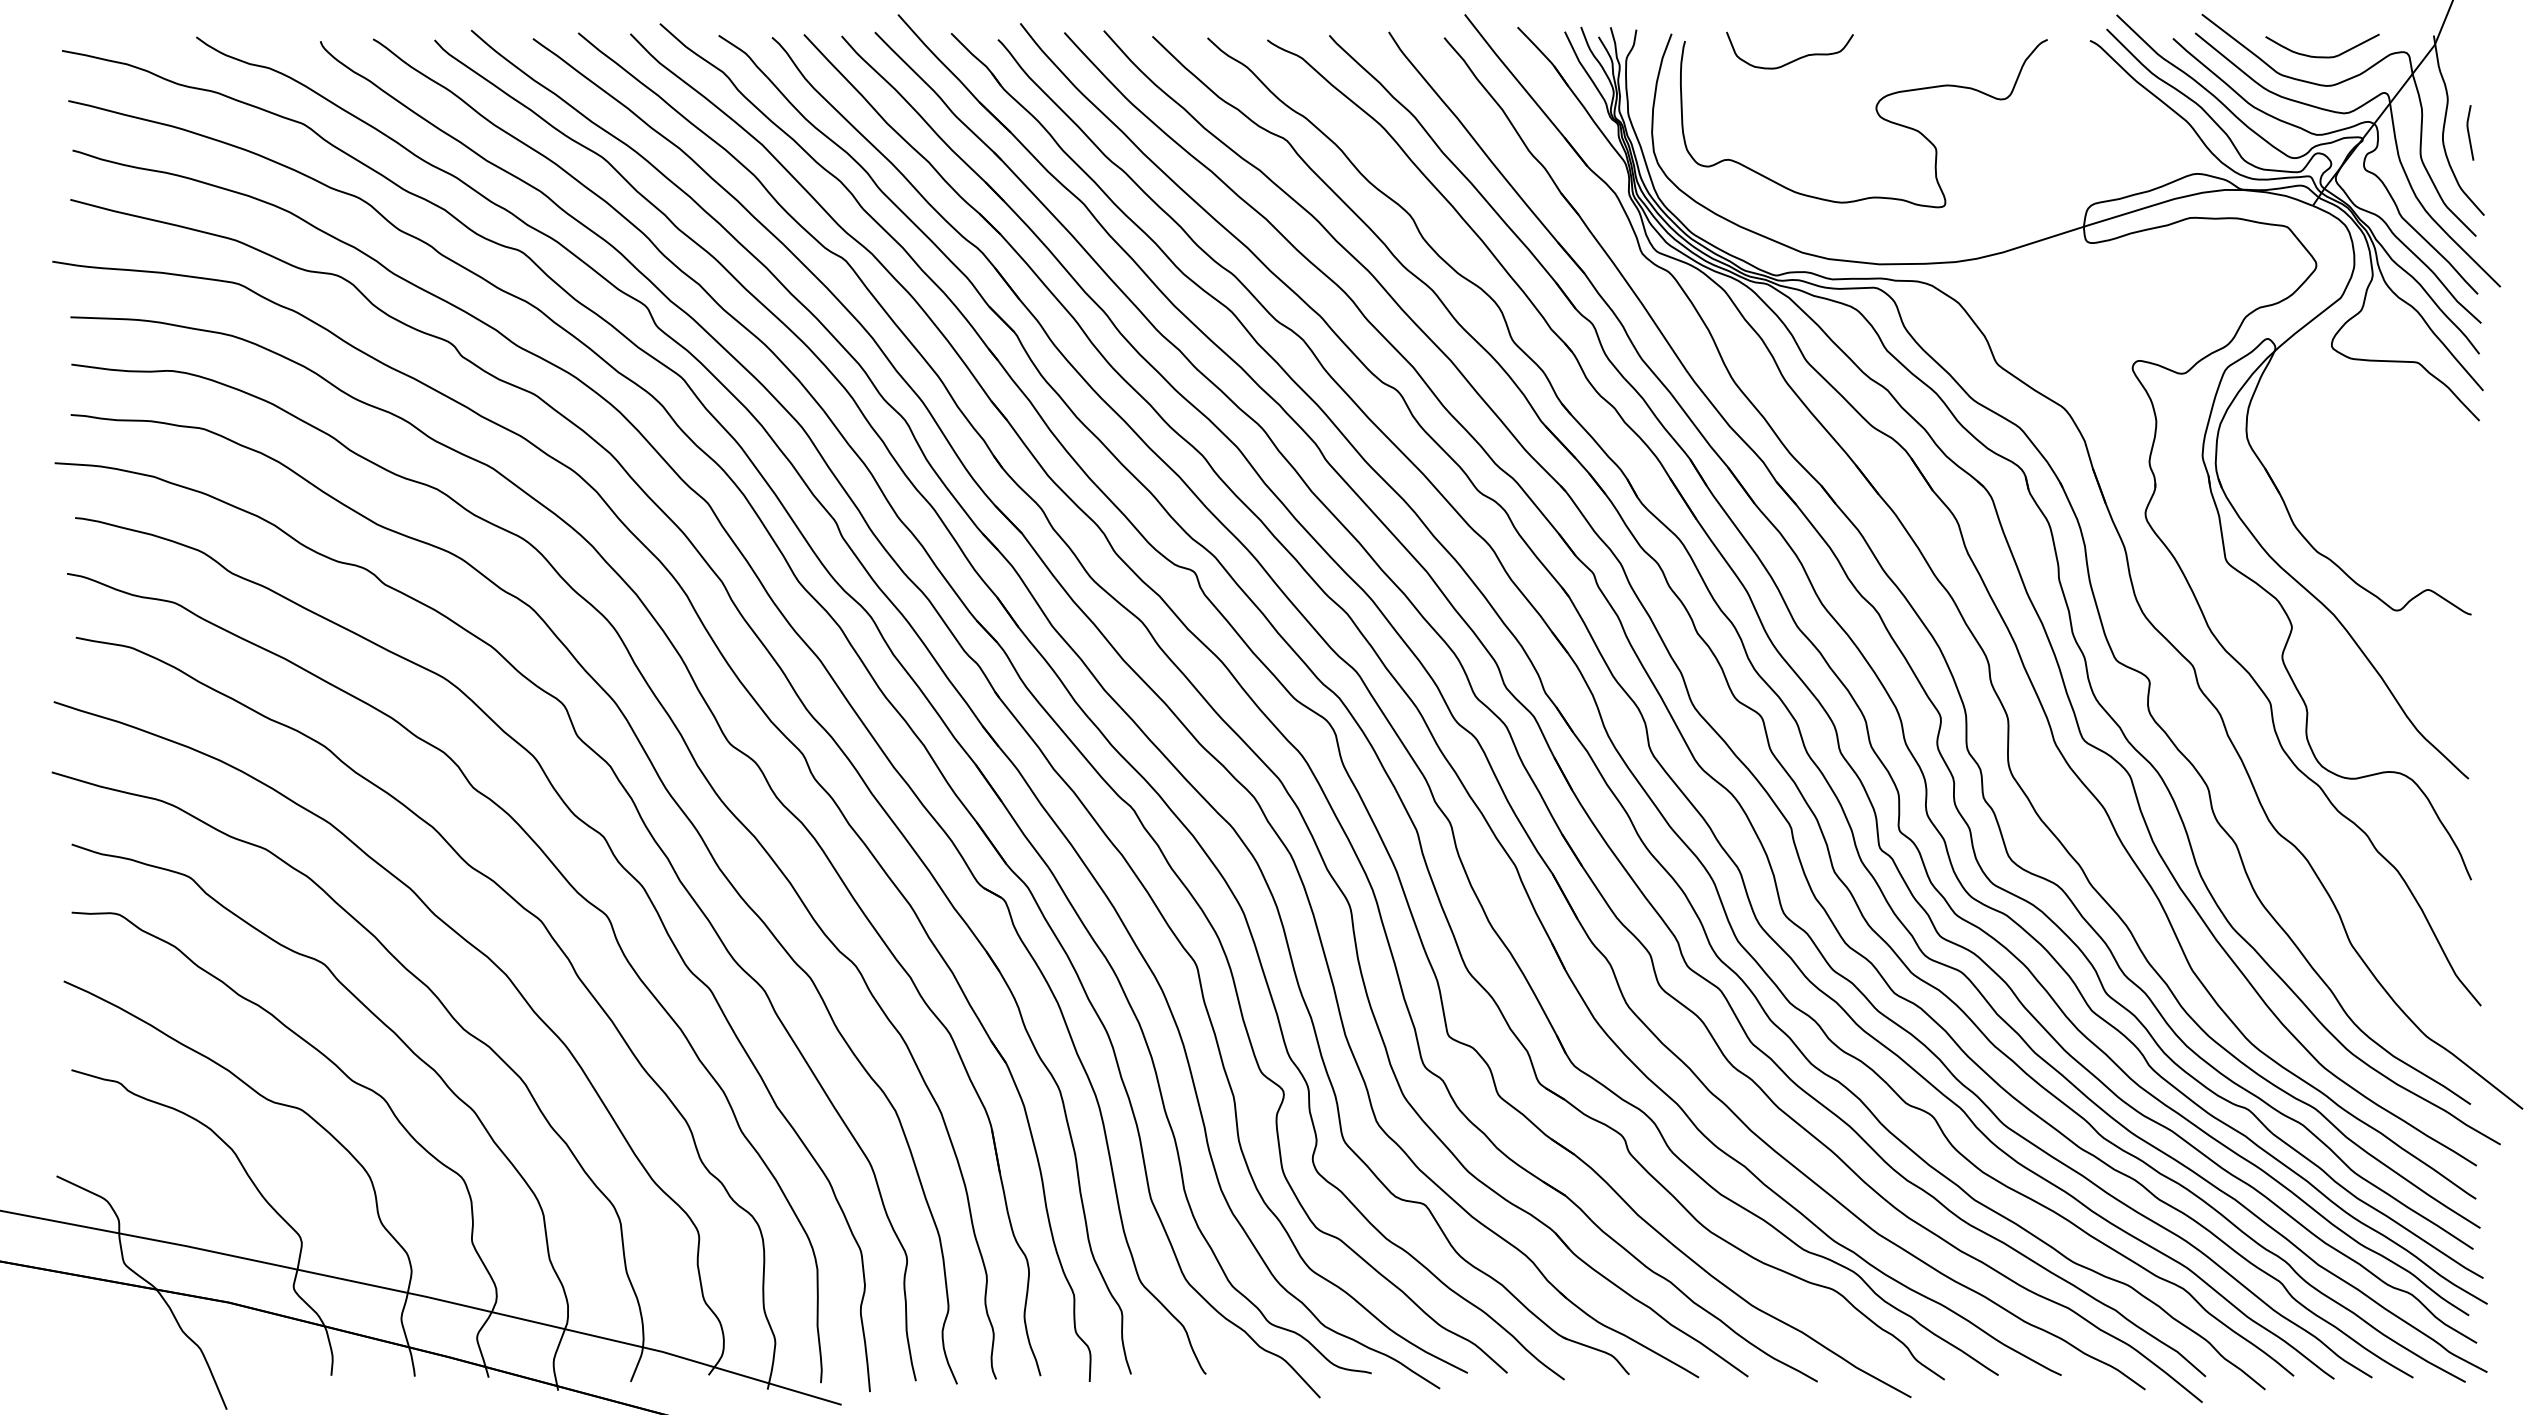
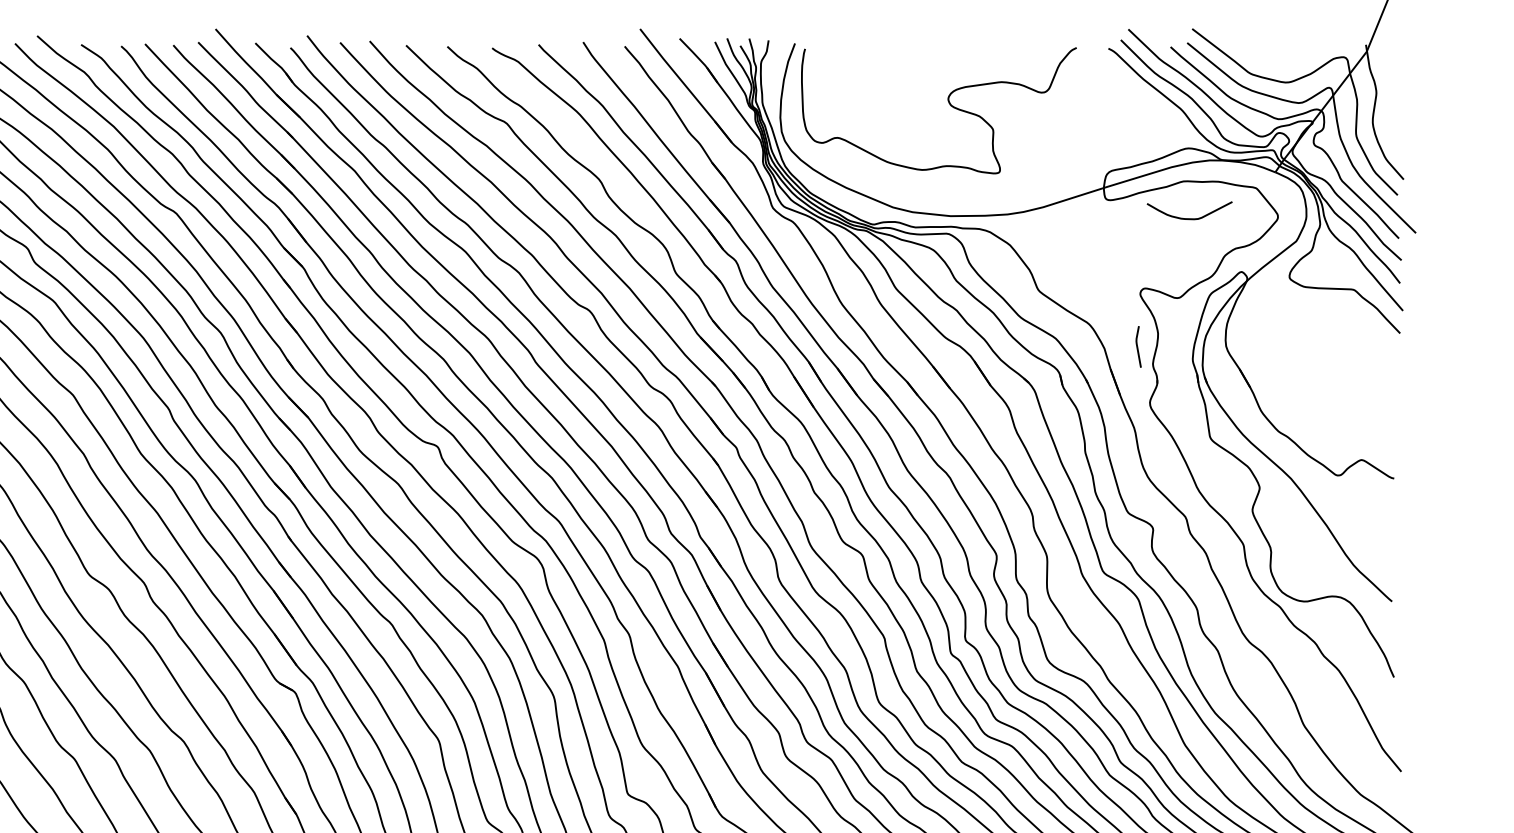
curve: (2322, 56) -> (1189, 218), moved
curve: (1794, 59) -> (887, 62), removed
line: (2469, 132) -> (1137, 346), moved

